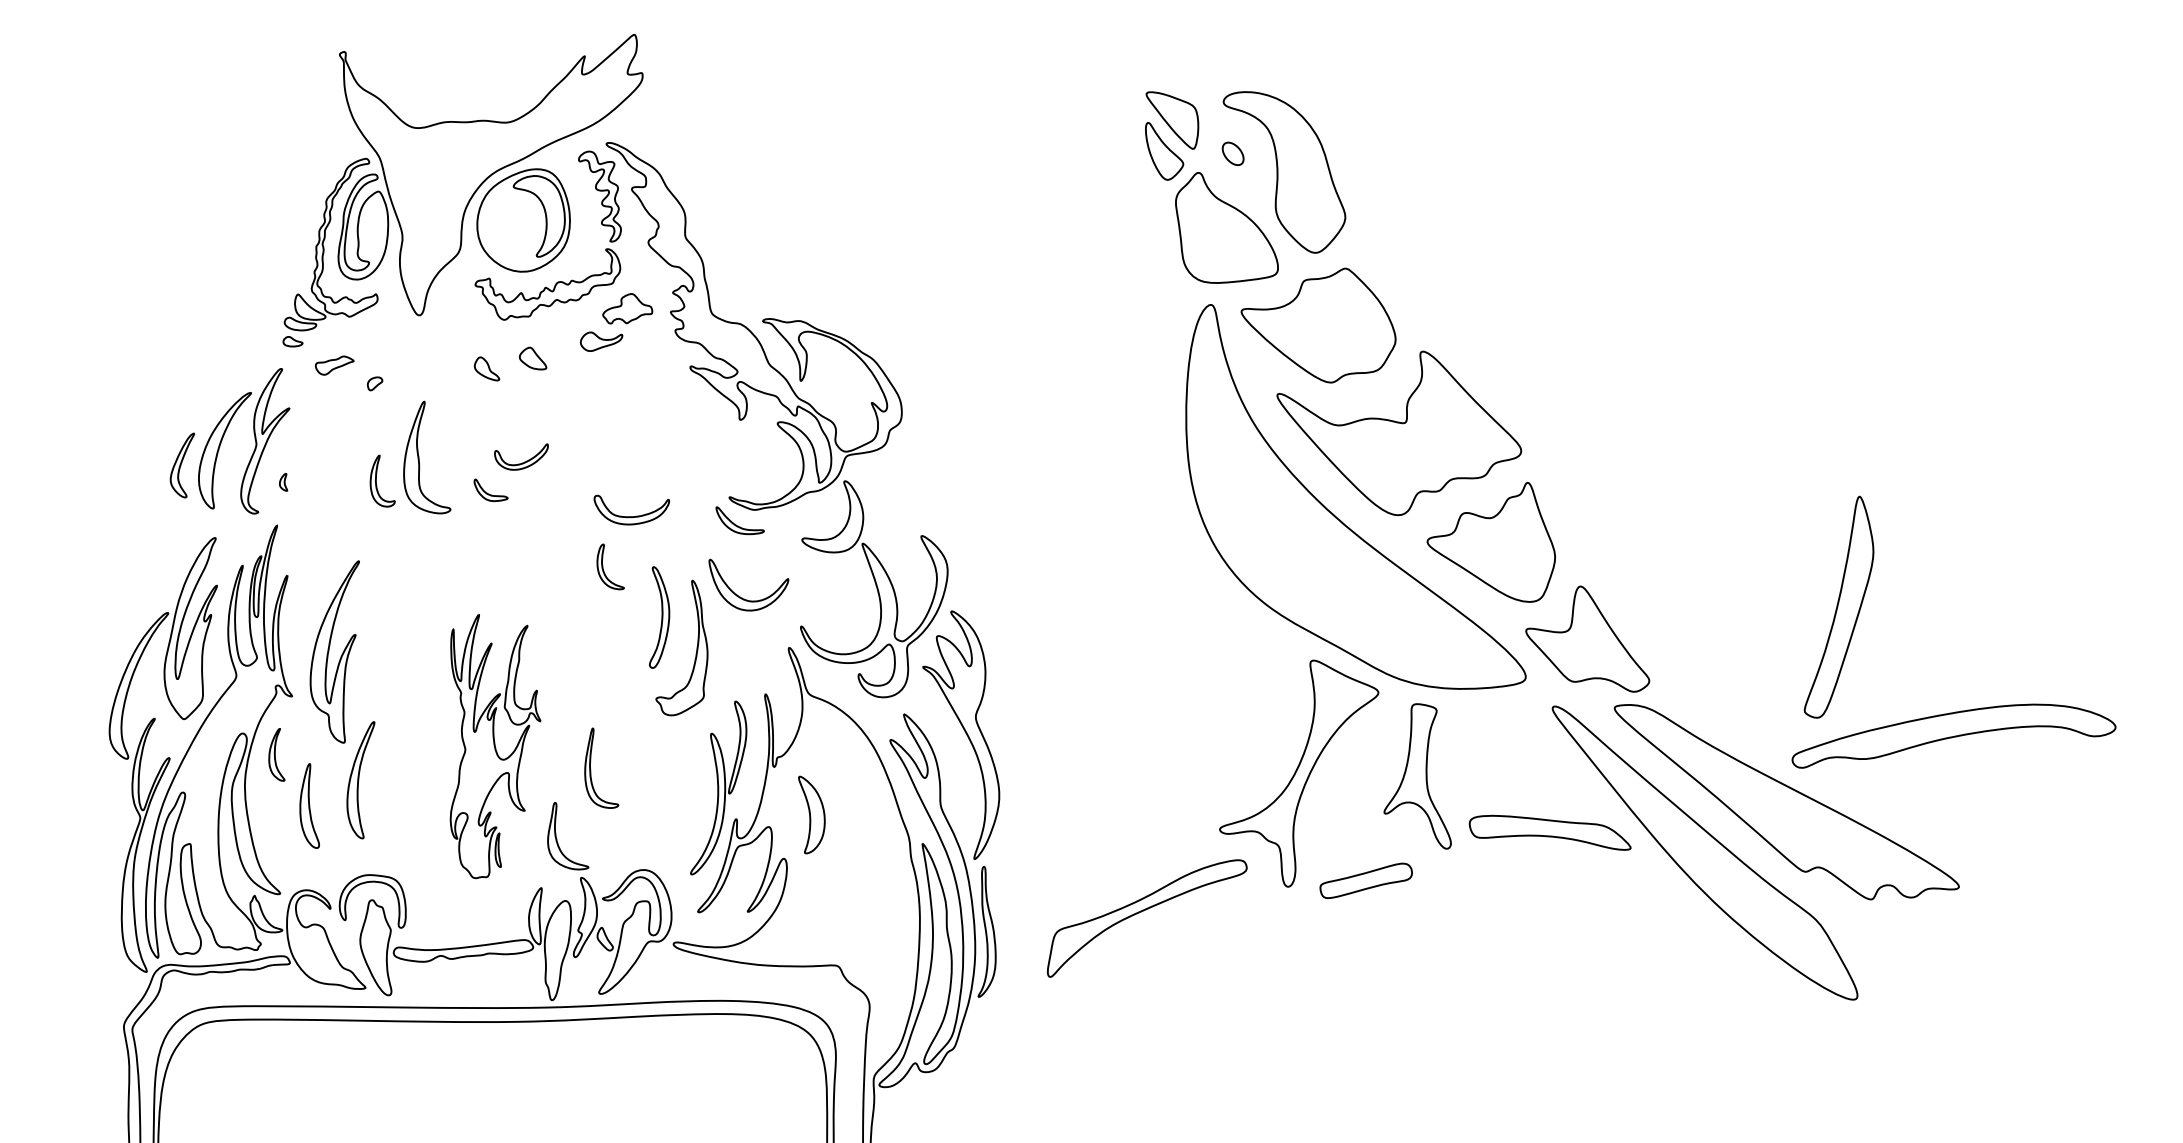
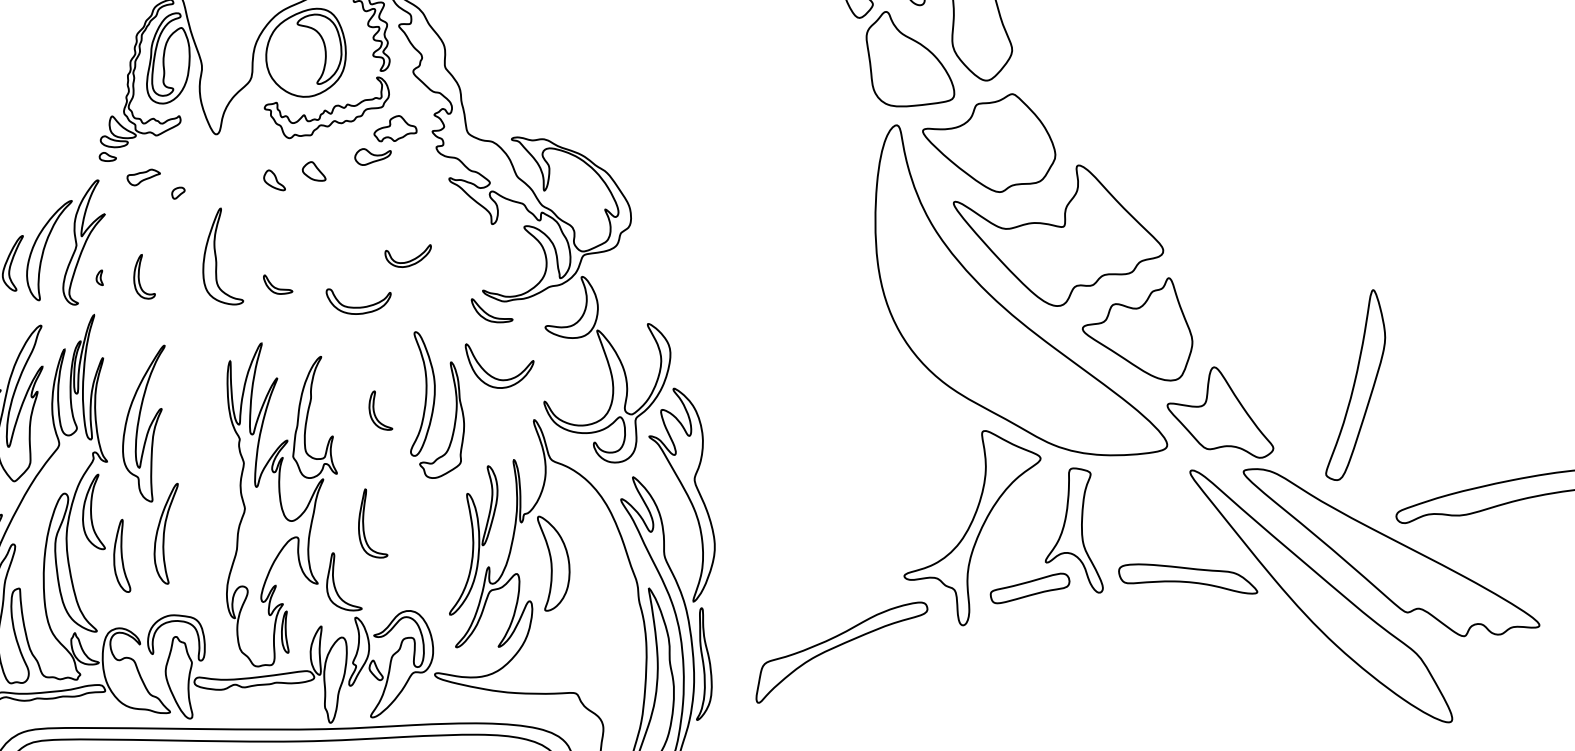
part: (521, 456) -> (408, 255), moved
part: (382, 480) -> (144, 276), moved
part: (631, 516) -> (358, 307), moved
part: (603, 566) -> (374, 410), moved
part: (1838, 606) -> (1355, 384), moved
part: (659, 617) -> (422, 393), size x1.43
part: (495, 746) -> (281, 504), size x1.43
part: (276, 754) -> (93, 511), size x1.67
part: (811, 814) -> (553, 563), size x1.43
part: (1365, 880) -> (1029, 588), moved

